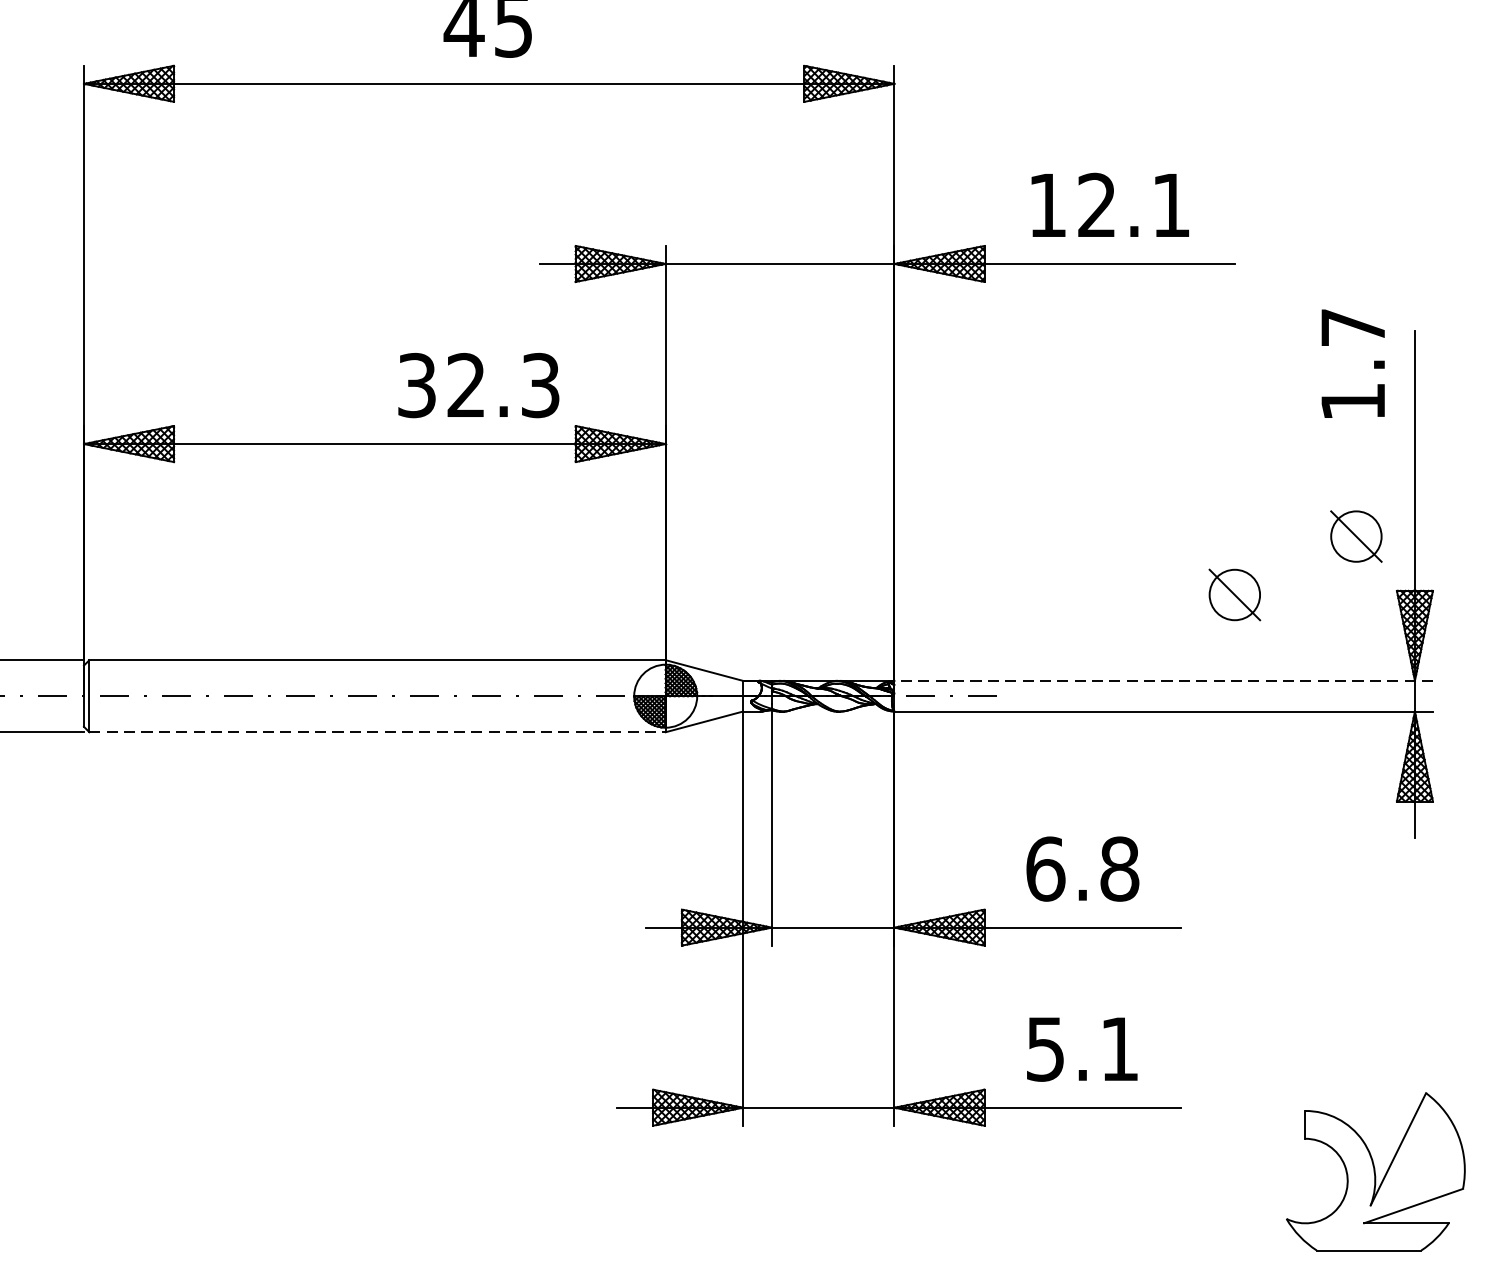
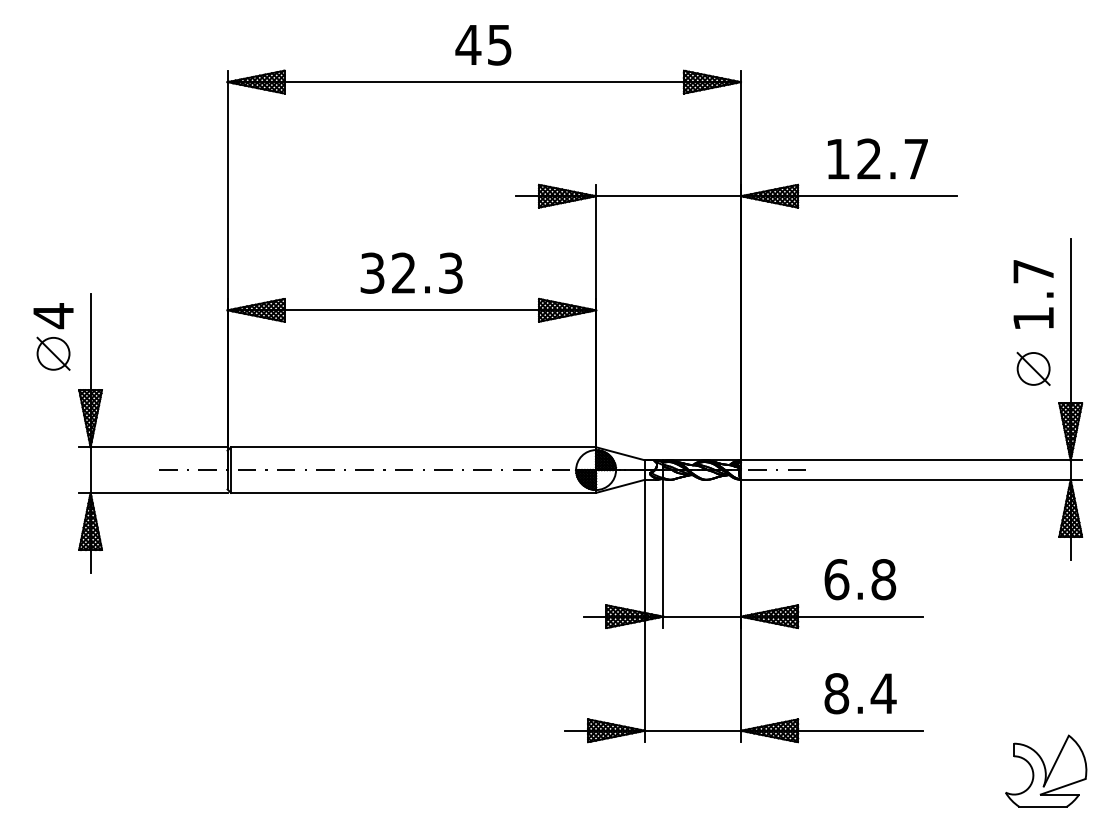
text: (1169, 205) -> (915, 159), 12.1 -> 12.7
text: (1353, 363) -> (1033, 294), moved
text: (478, 384) -> (411, 272), moved
part: (1234, 594) -> (956, 405), removed
line: (1163, 681) -> (911, 460), dashed -> solid
line: (377, 731) -> (413, 492), dashed -> solid
text: (1083, 1048) -> (860, 693), 5.1 -> 8.4
part: (1376, 1170) -> (1046, 770), size x0.71

